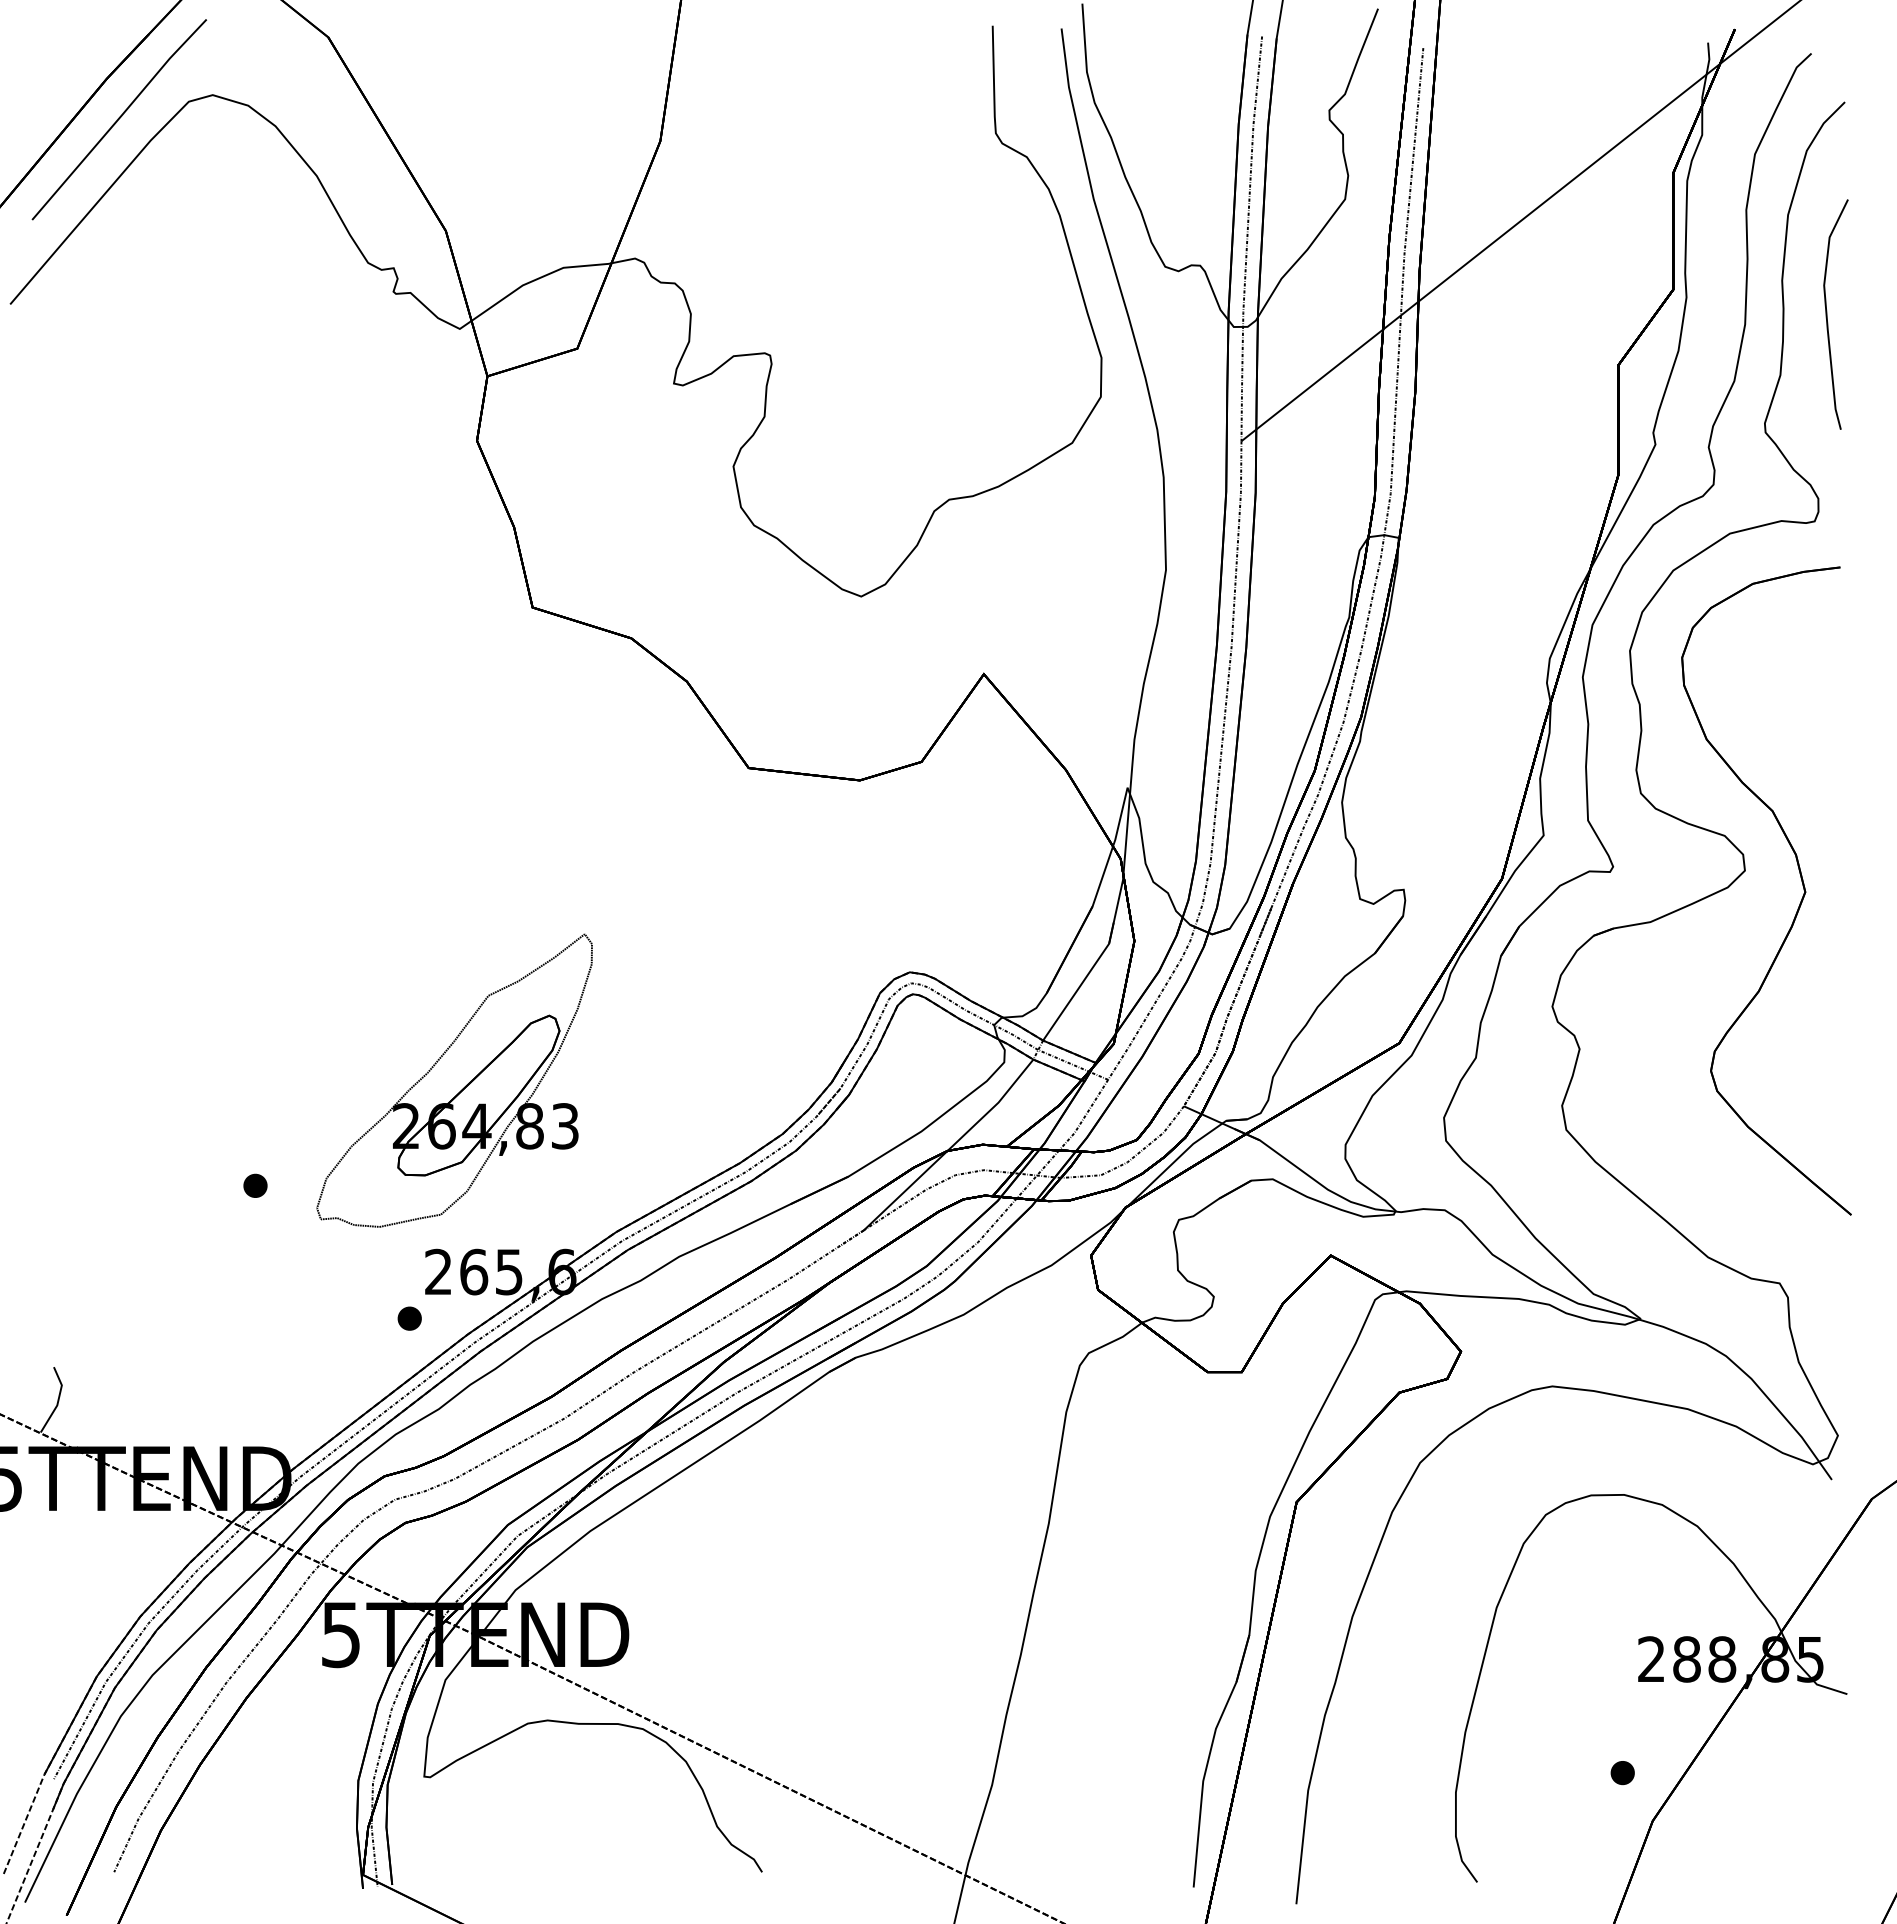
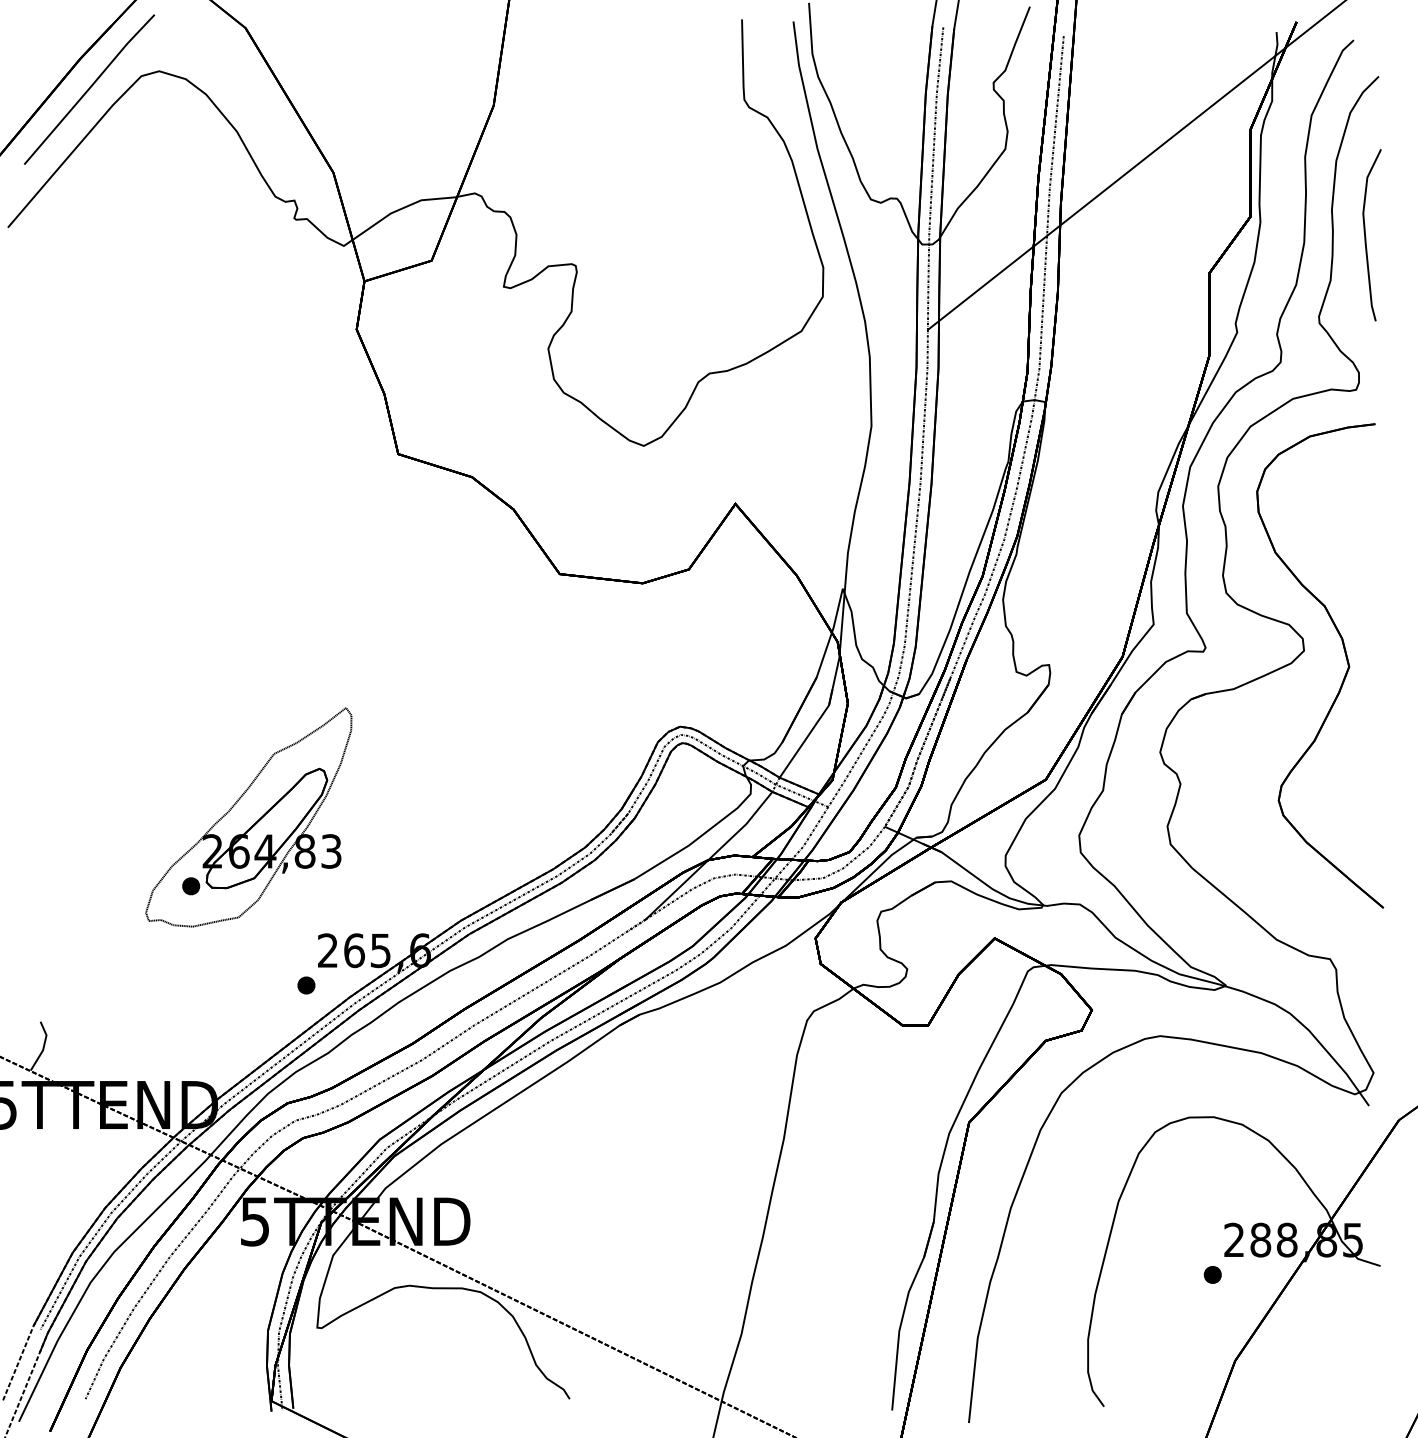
part: (454, 1080) -> (248, 817), moved
part: (1622, 1773) -> (1212, 1275), moved

